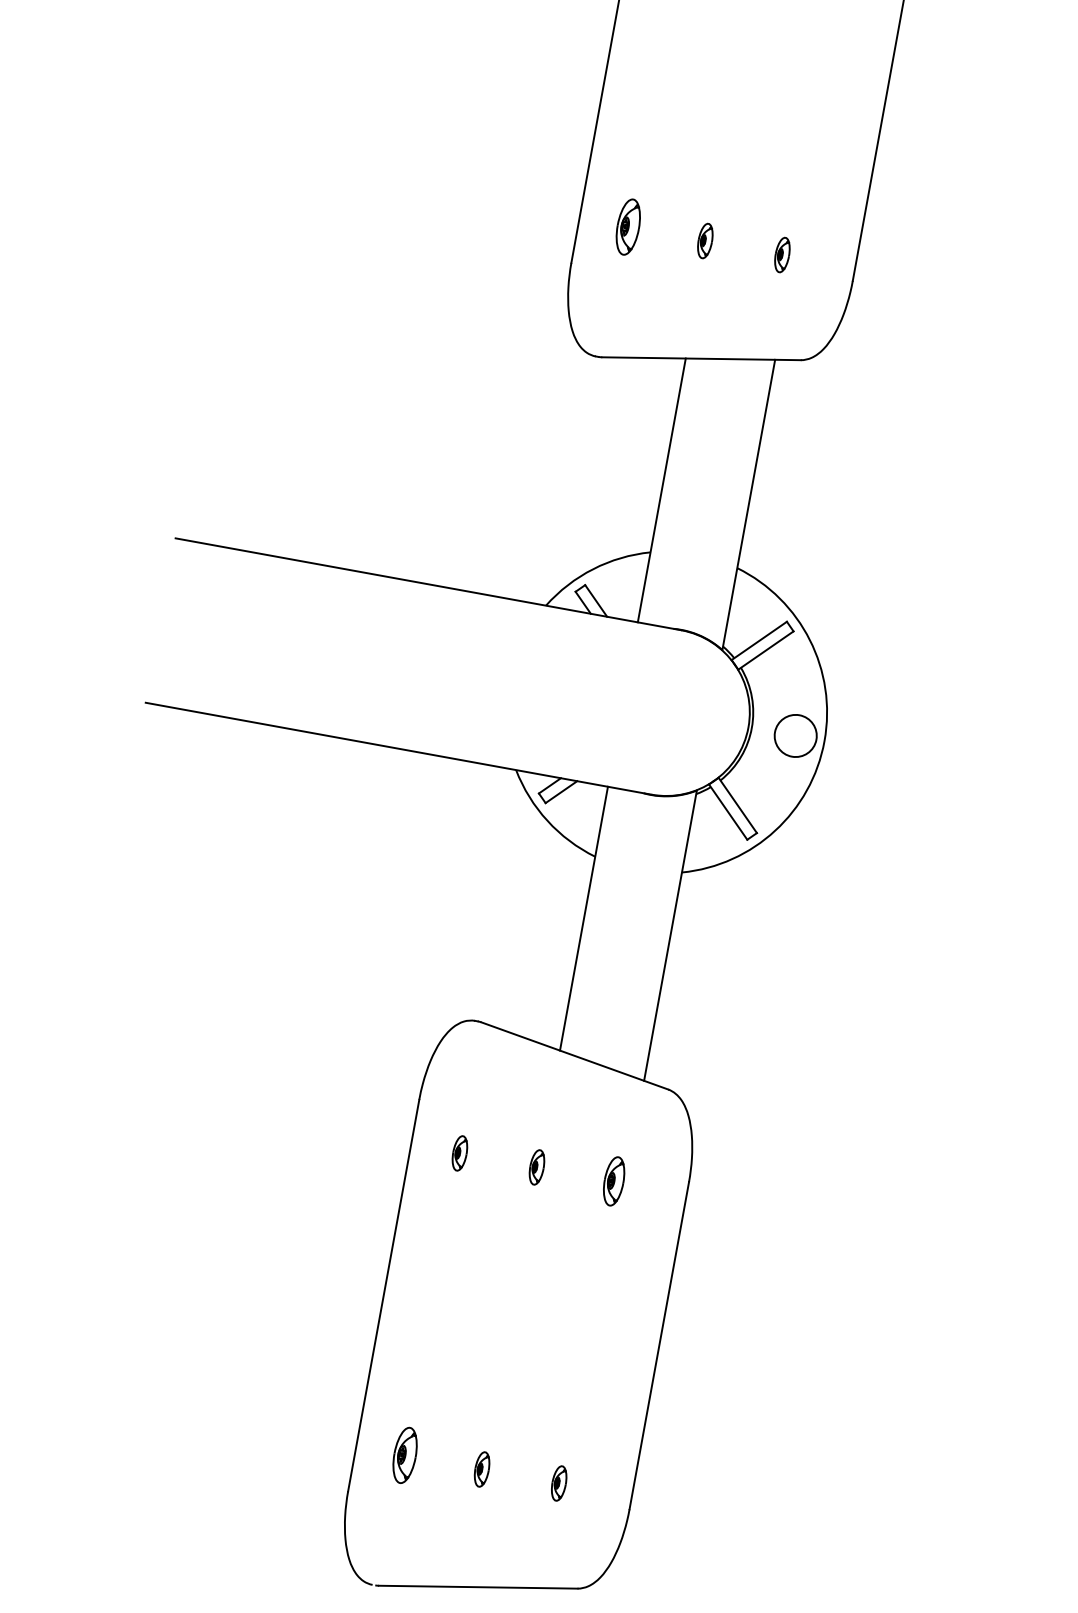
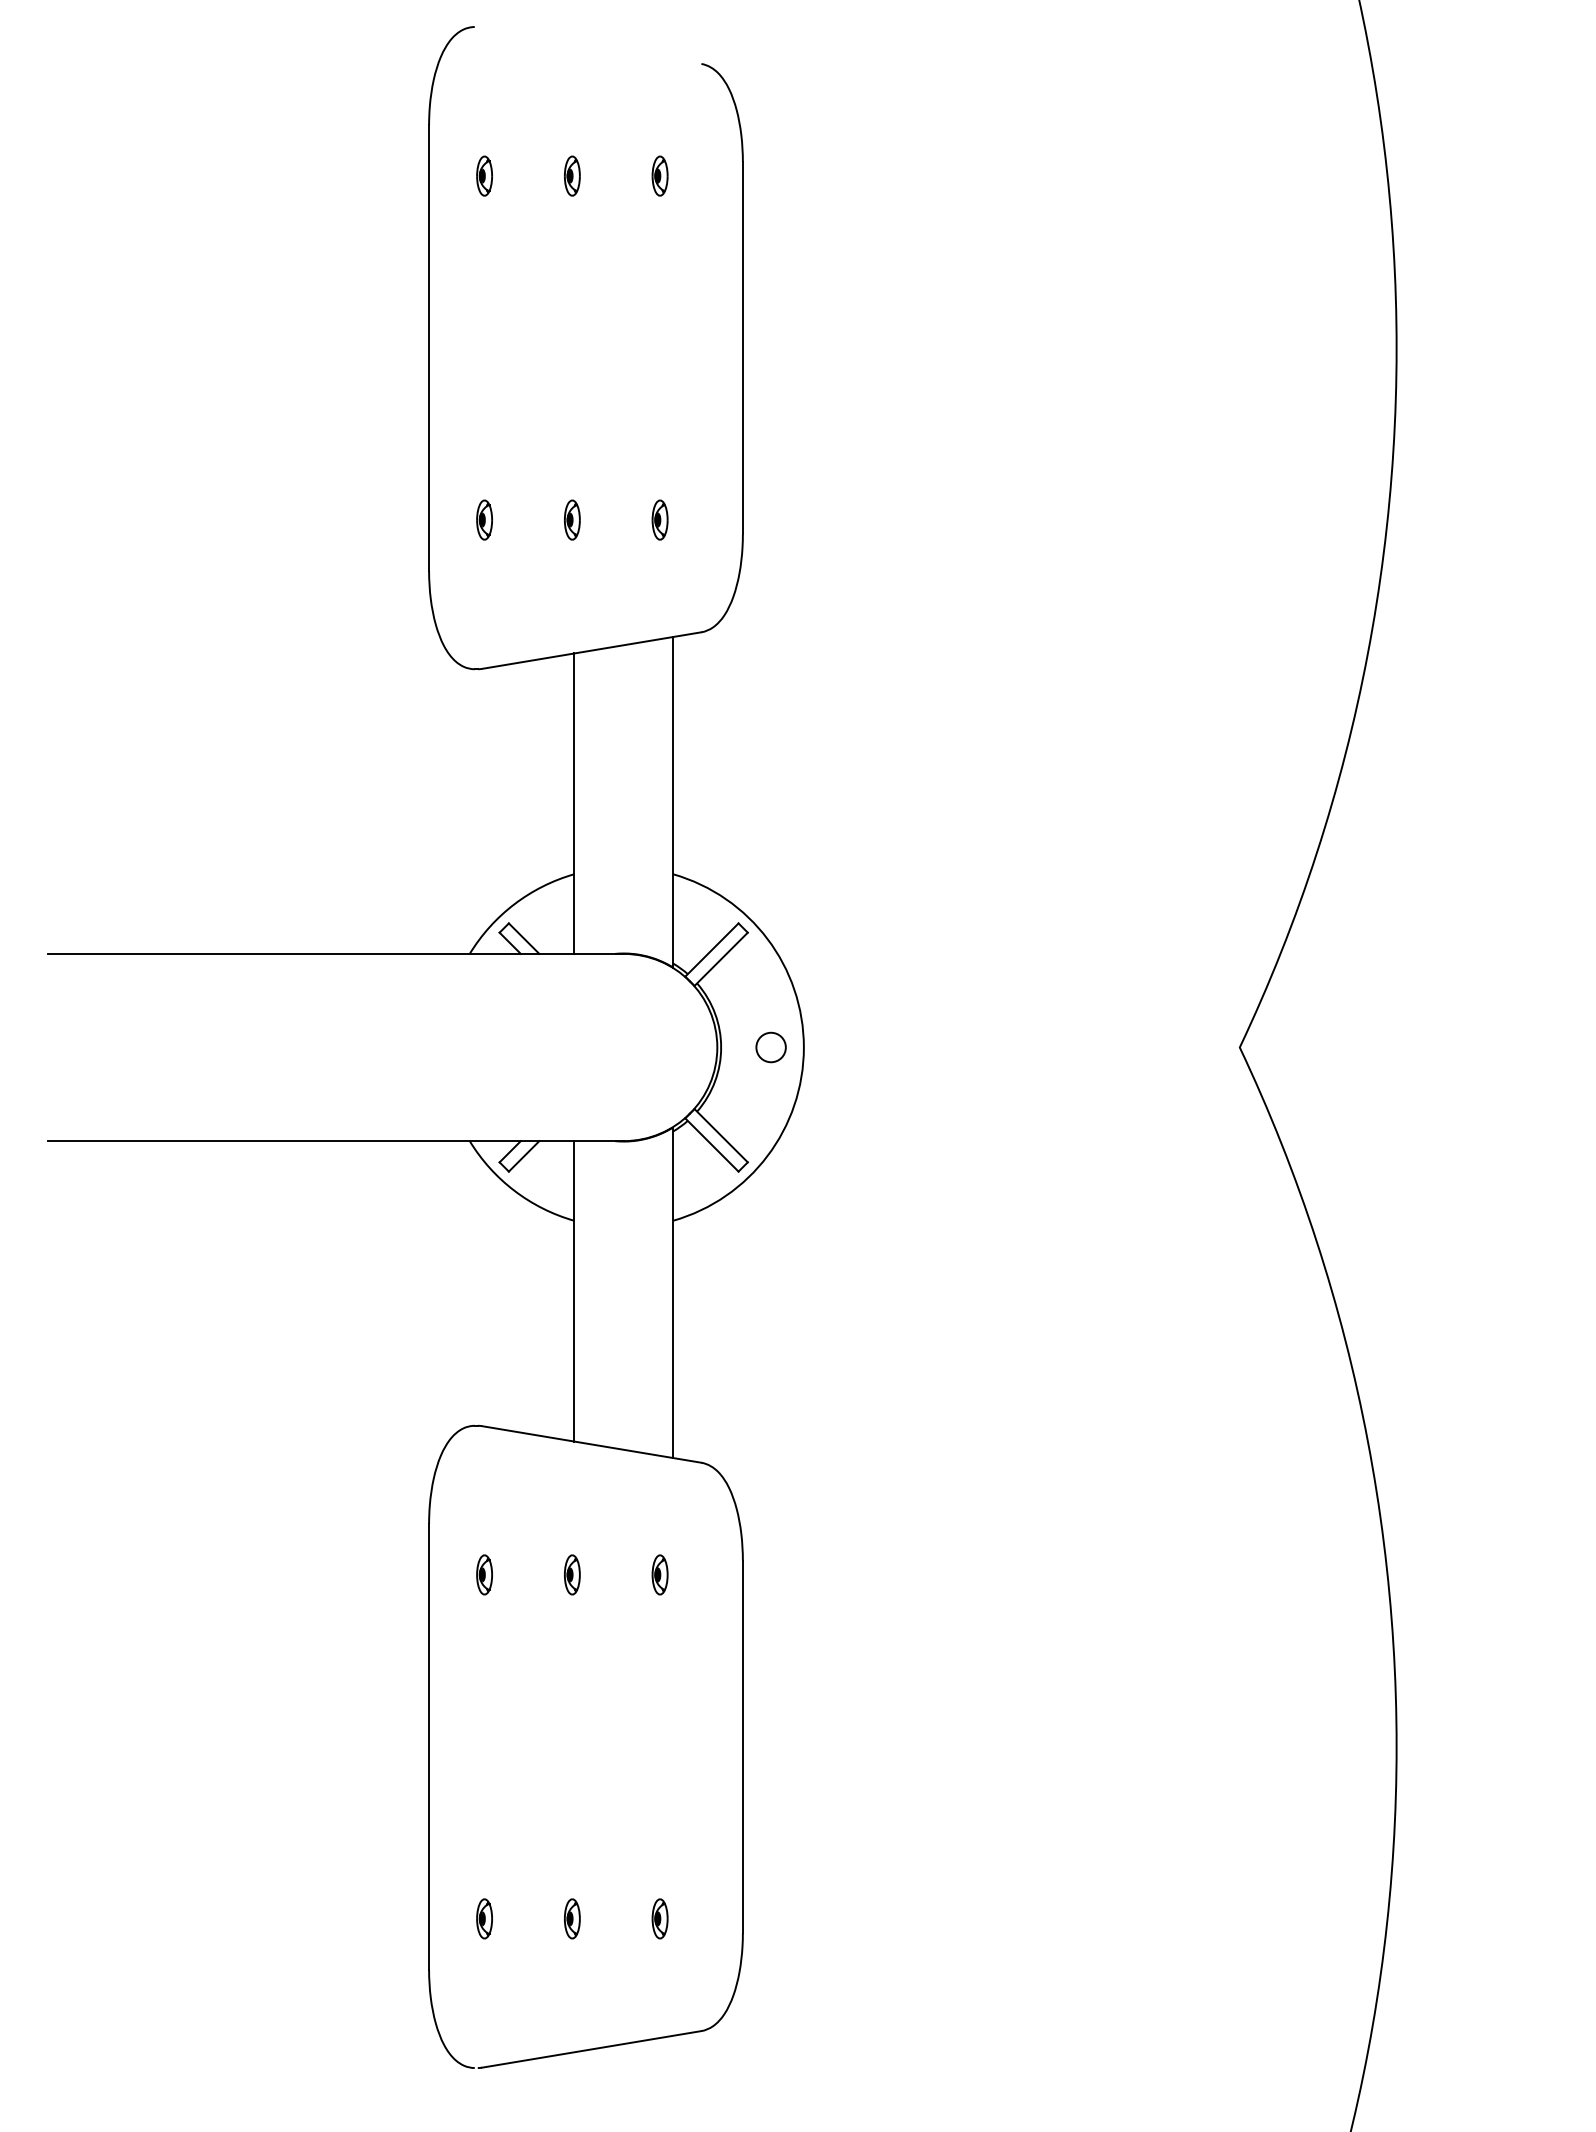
part: (628, 226) -> (484, 519), size x0.62
circle: (795, 735) -> (770, 1047), size x0.62
part: (613, 1180) -> (659, 1574), size x0.71
part: (405, 1455) -> (484, 1918), size x0.62

